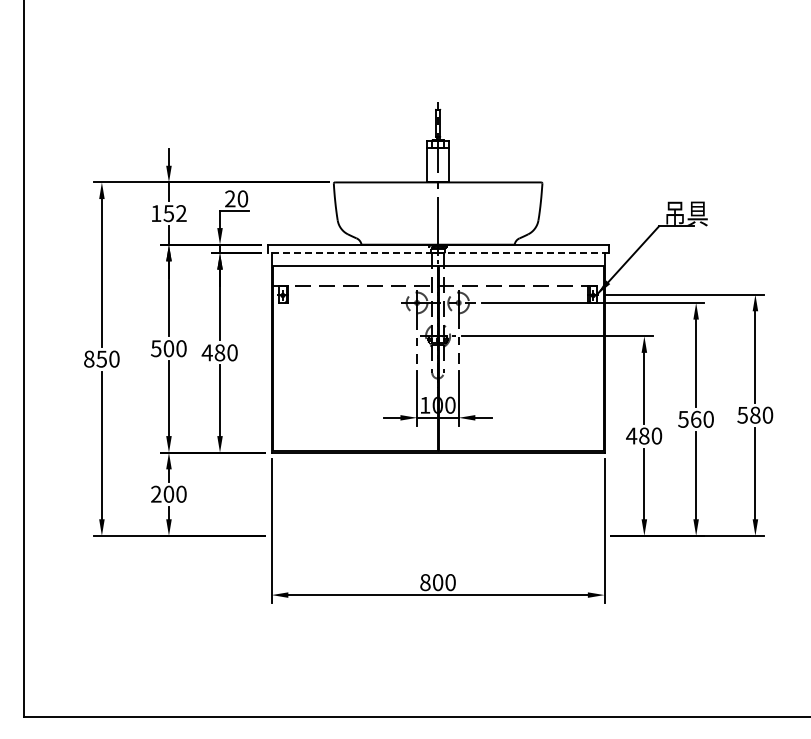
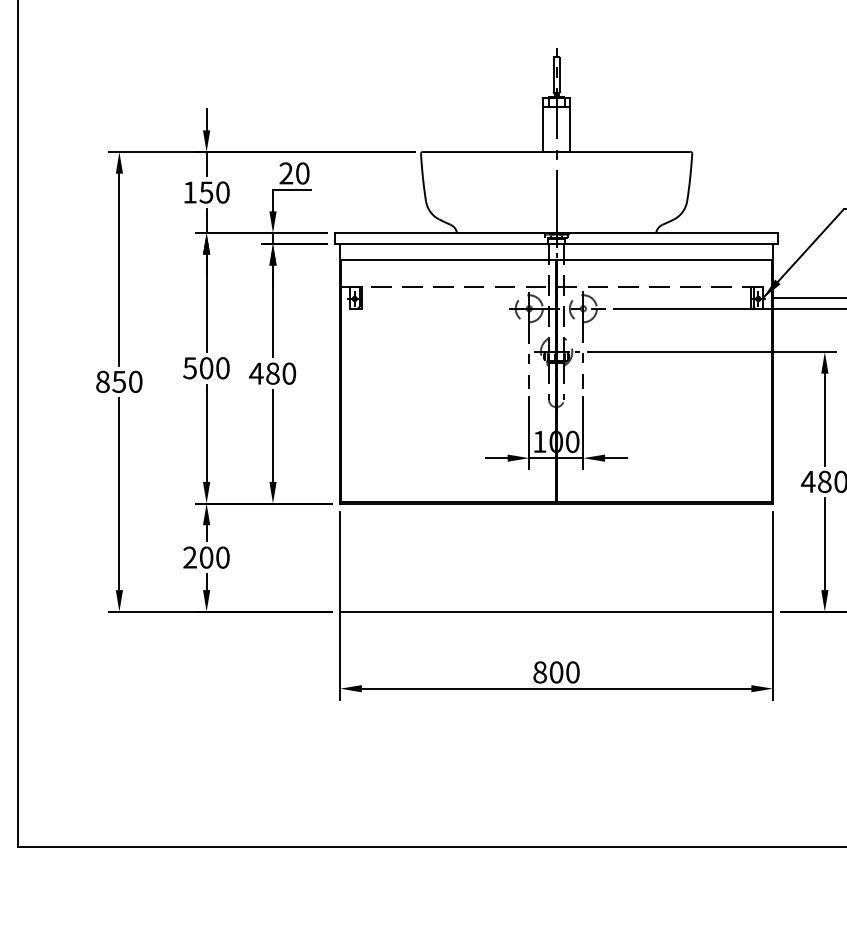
text: (181, 213) -> (222, 192), 152 -> 150
line: (438, 253) -> (557, 244), dashed -> solid
line: (437, 535) -> (555, 611), added

